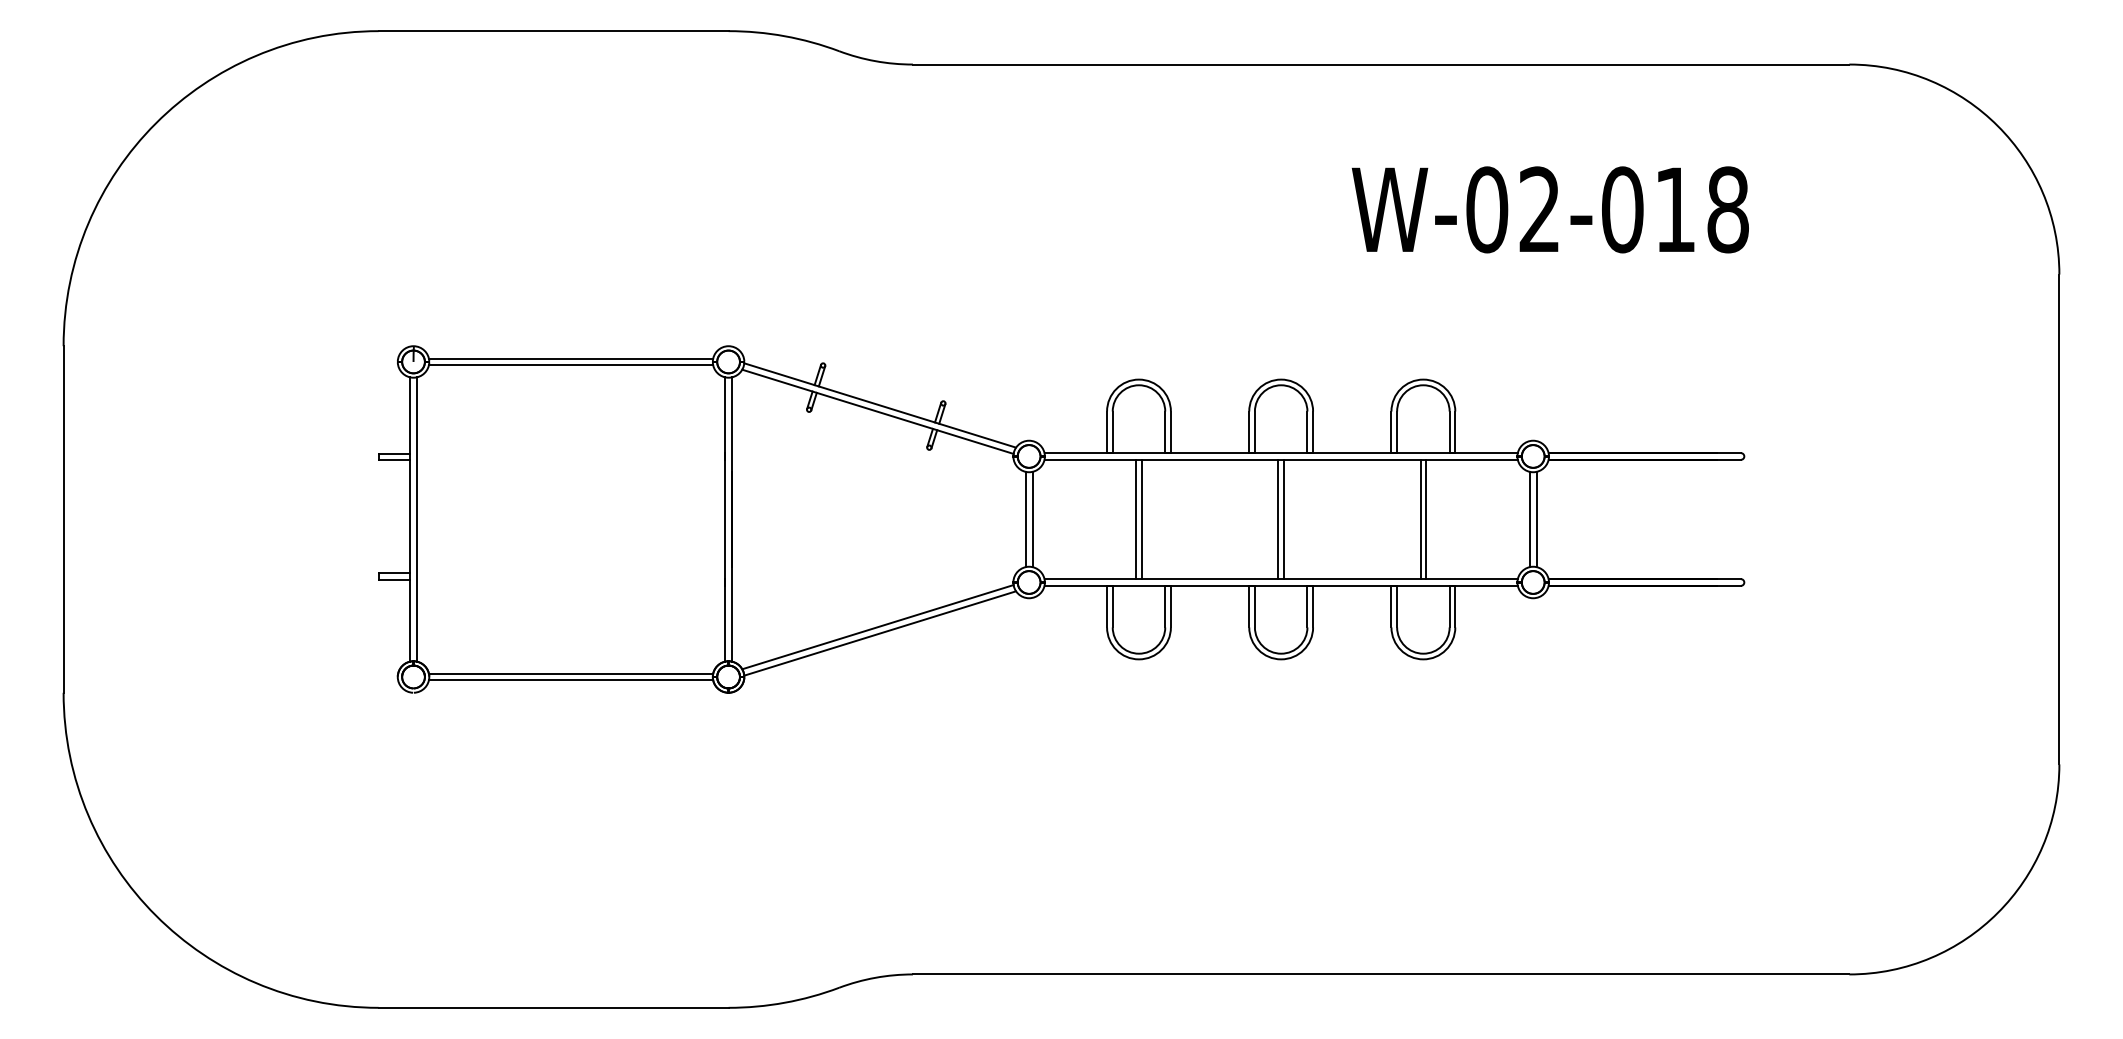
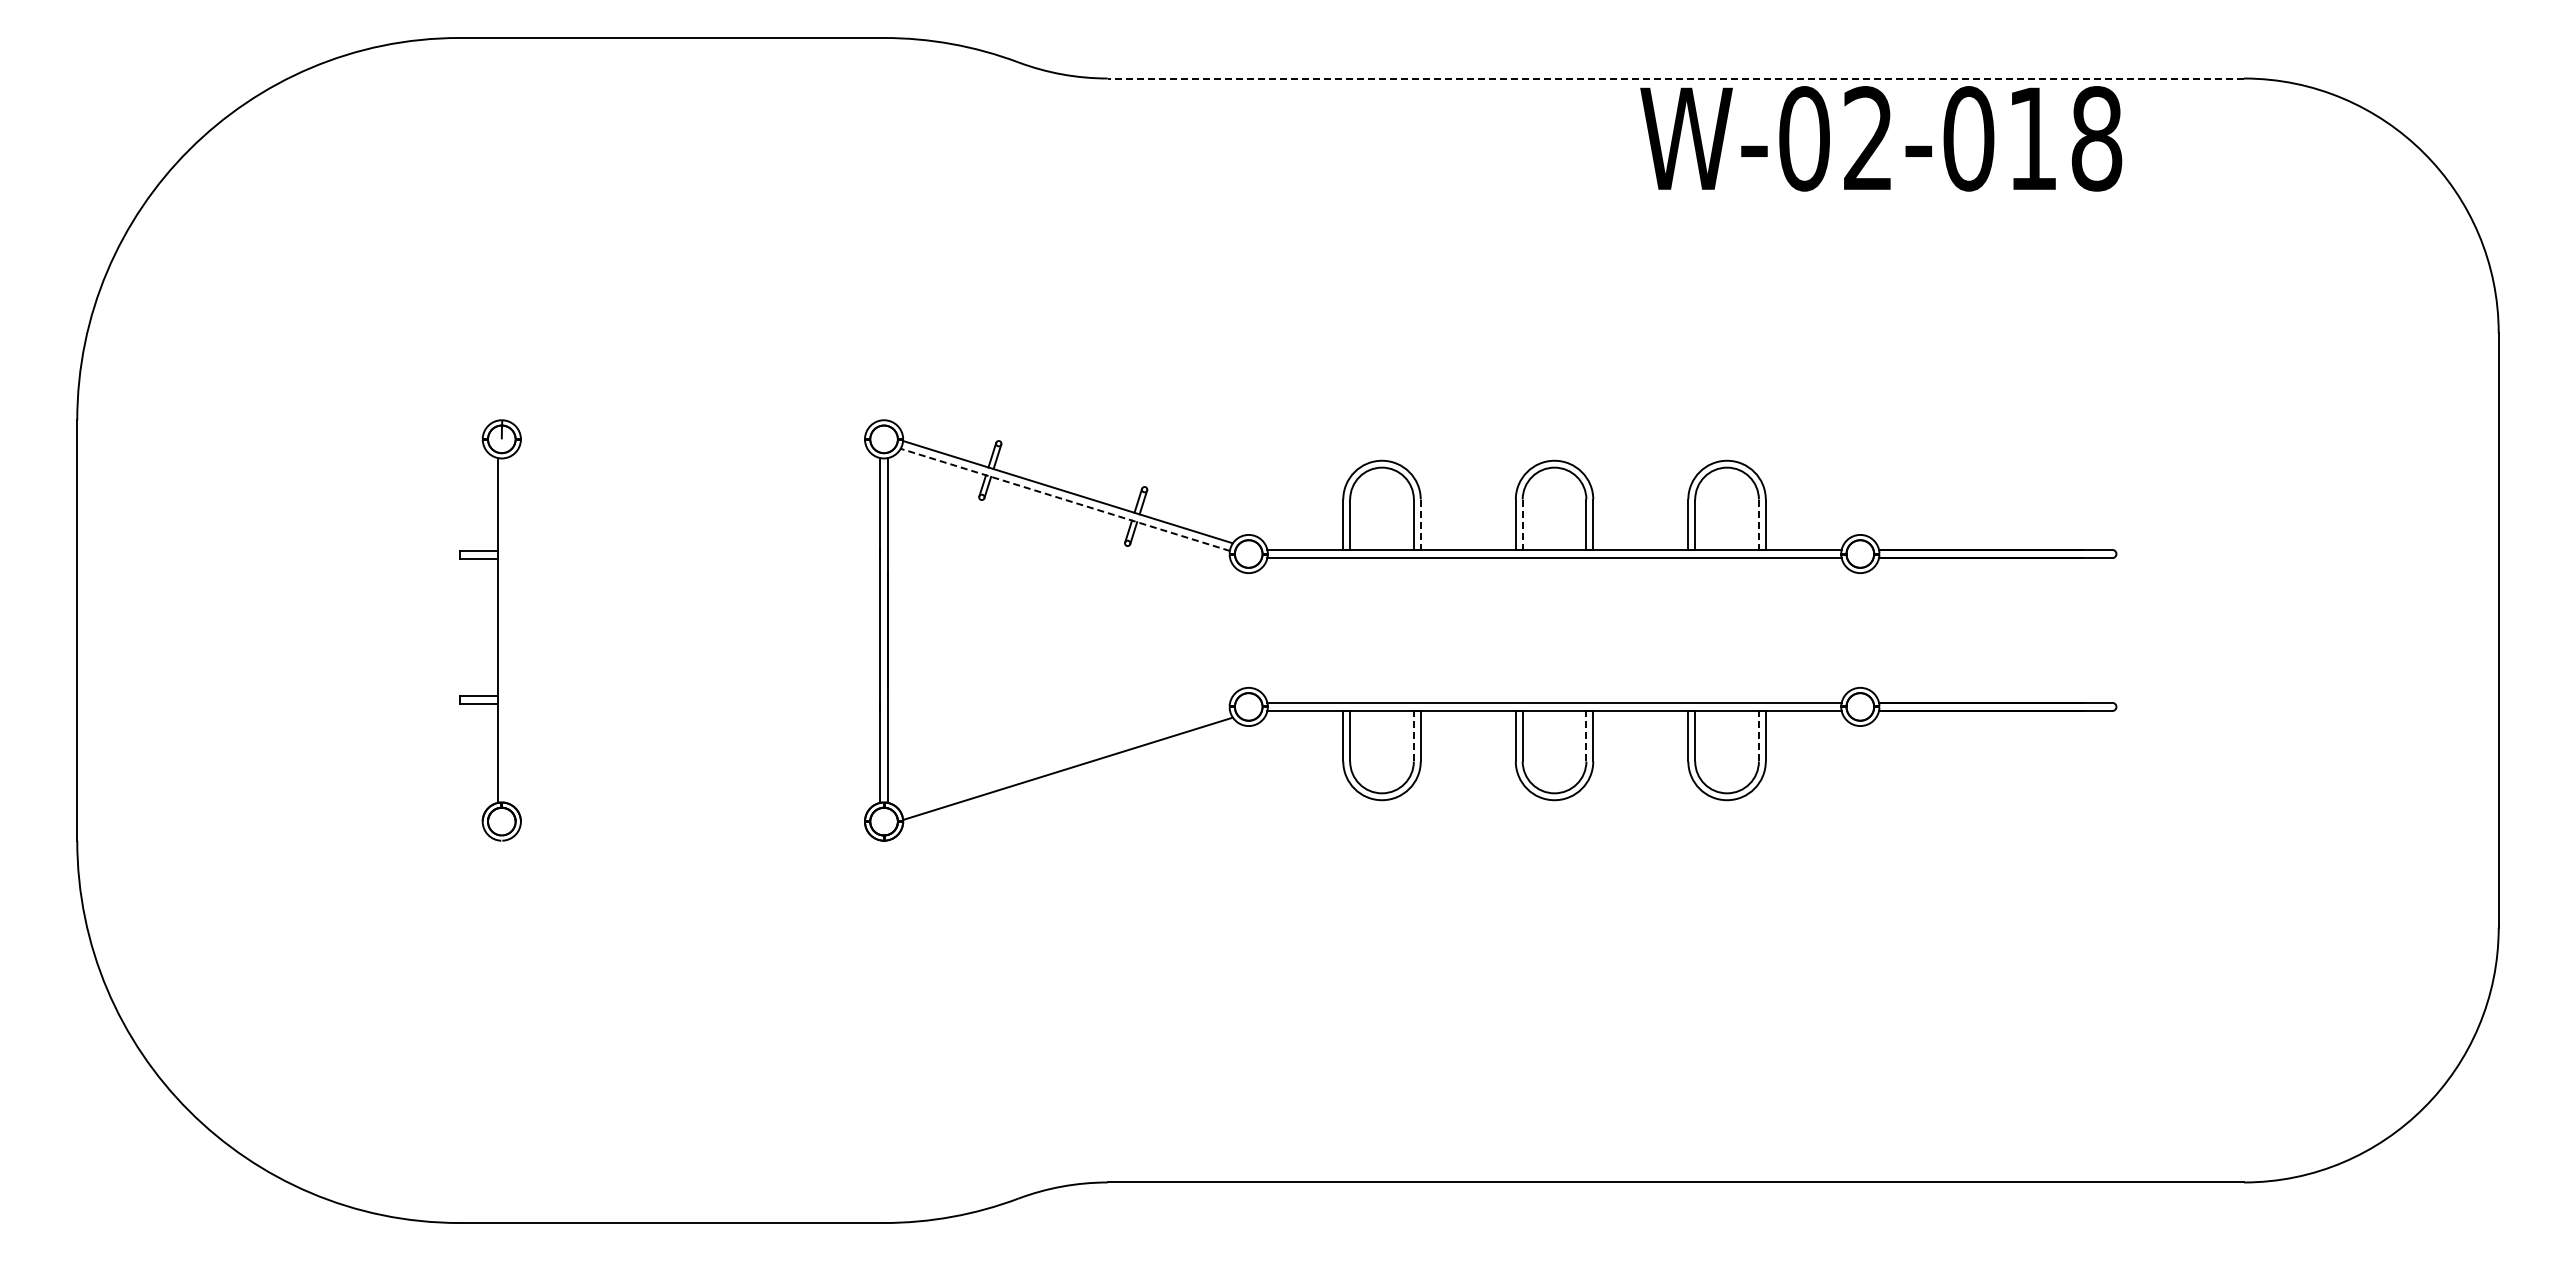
line: (1380, 64) -> (1675, 78), solid -> dashed
text: (1550, 209) -> (1881, 138), moved
line: (570, 358) -> (692, 435), removed
line: (570, 365) -> (692, 443), removed
line: (877, 411) -> (1064, 499), solid -> dashed
line: (1170, 432) -> (1420, 525), solid -> dashed
line: (1254, 432) -> (1522, 525), solid -> dashed
line: (1449, 432) -> (1758, 525), solid -> dashed
line: (416, 519) -> (505, 630), removed
line: (1025, 519) -> (1244, 630), removed
line: (1032, 519) -> (1252, 630), removed
line: (1136, 519) -> (1378, 630), removed
line: (1141, 519) -> (1385, 630), removed
line: (1278, 519) -> (1551, 630), removed
line: (1283, 519) -> (1557, 630), removed
line: (1420, 519) -> (1723, 630), removed
line: (1426, 519) -> (1730, 630), removed
line: (1530, 519) -> (1856, 630), removed
line: (1536, 519) -> (1864, 630), removed
line: (1164, 606) -> (1413, 735), solid -> dashed
line: (1307, 606) -> (1586, 735), solid -> dashed
line: (1449, 606) -> (1758, 735), solid -> dashed
line: (878, 626) -> (1065, 760), removed
line: (570, 673) -> (692, 817), removed
line: (570, 680) -> (692, 825), removed

